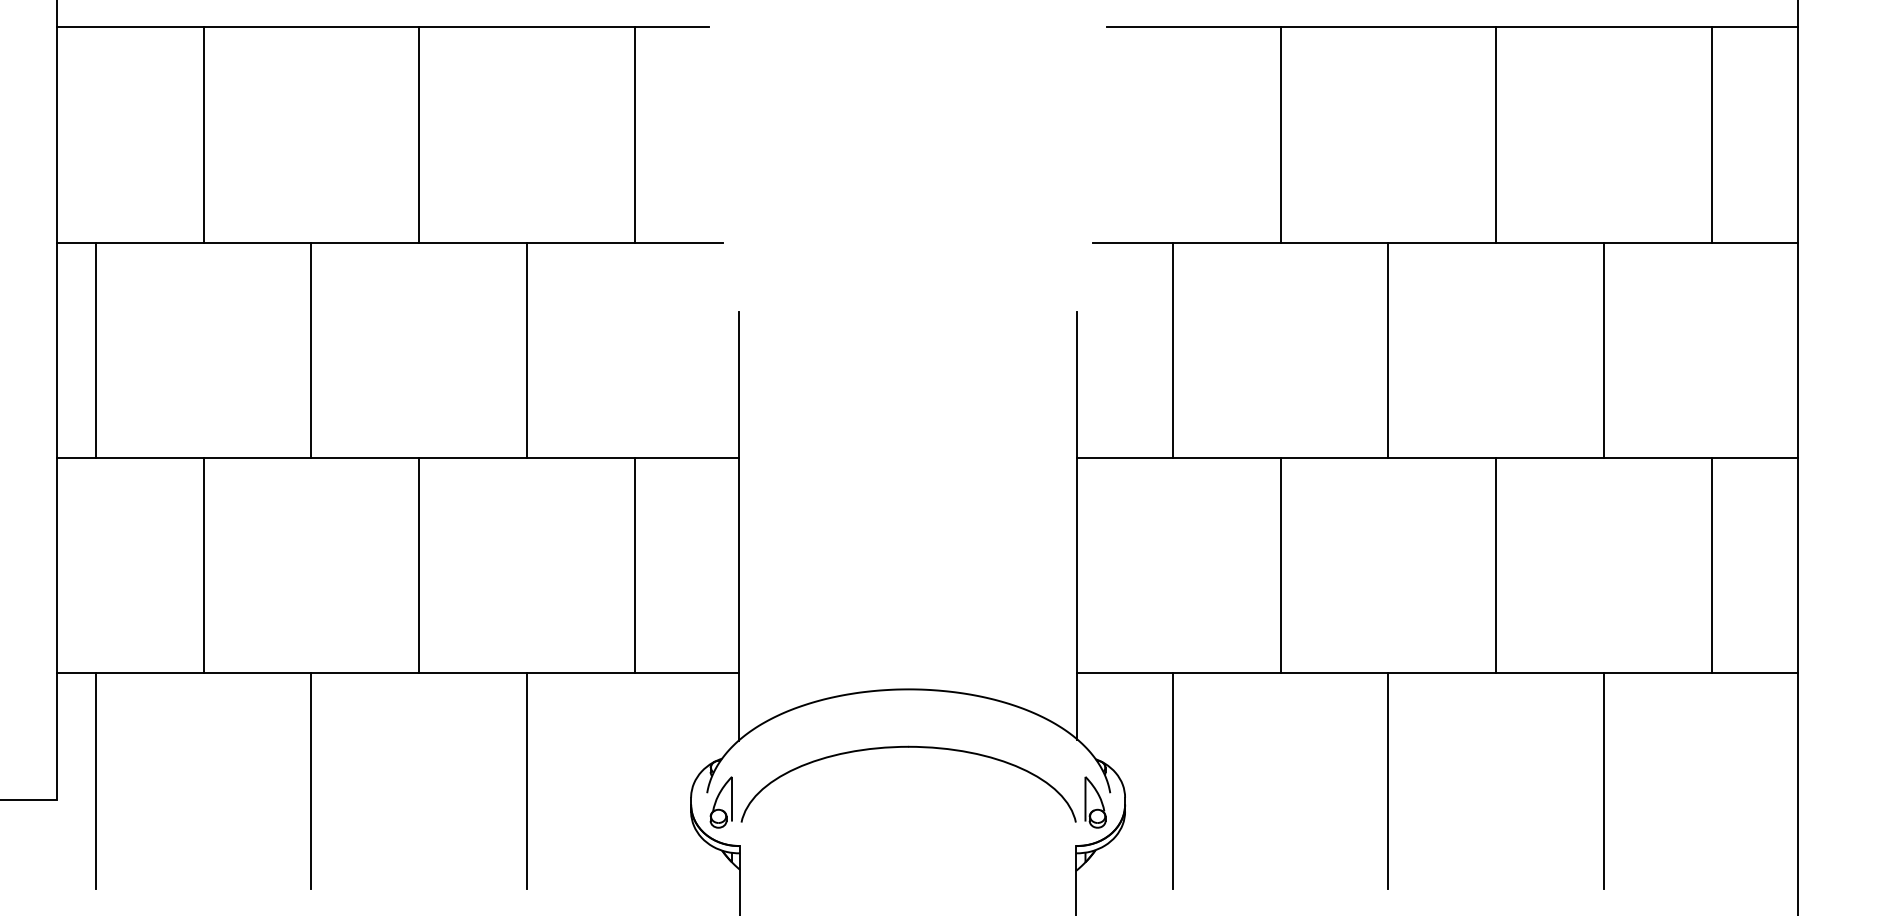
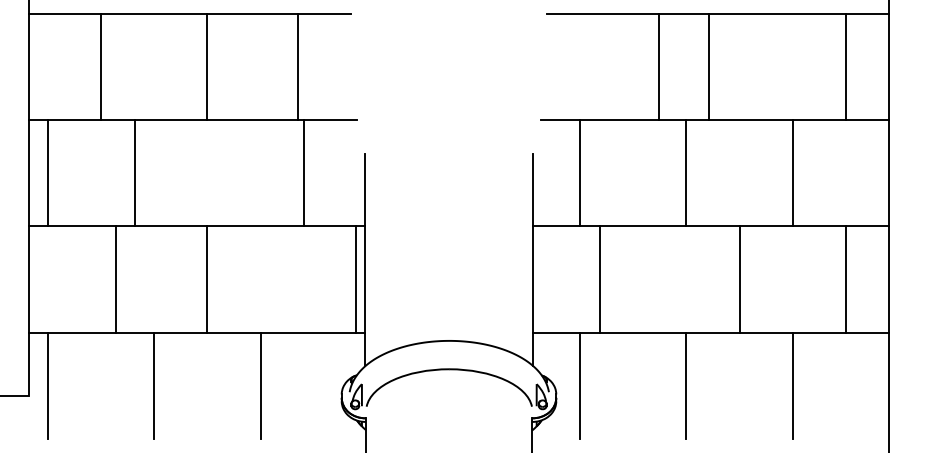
line: (633, 134) -> (297, 66), moved
line: (1281, 134) -> (659, 66), moved
line: (1495, 134) -> (708, 66), moved
line: (312, 350) -> (135, 173), moved
line: (526, 350) -> (303, 173), moved
line: (203, 565) -> (115, 279), moved
line: (633, 565) -> (355, 279), moved
line: (1281, 565) -> (600, 279), moved

